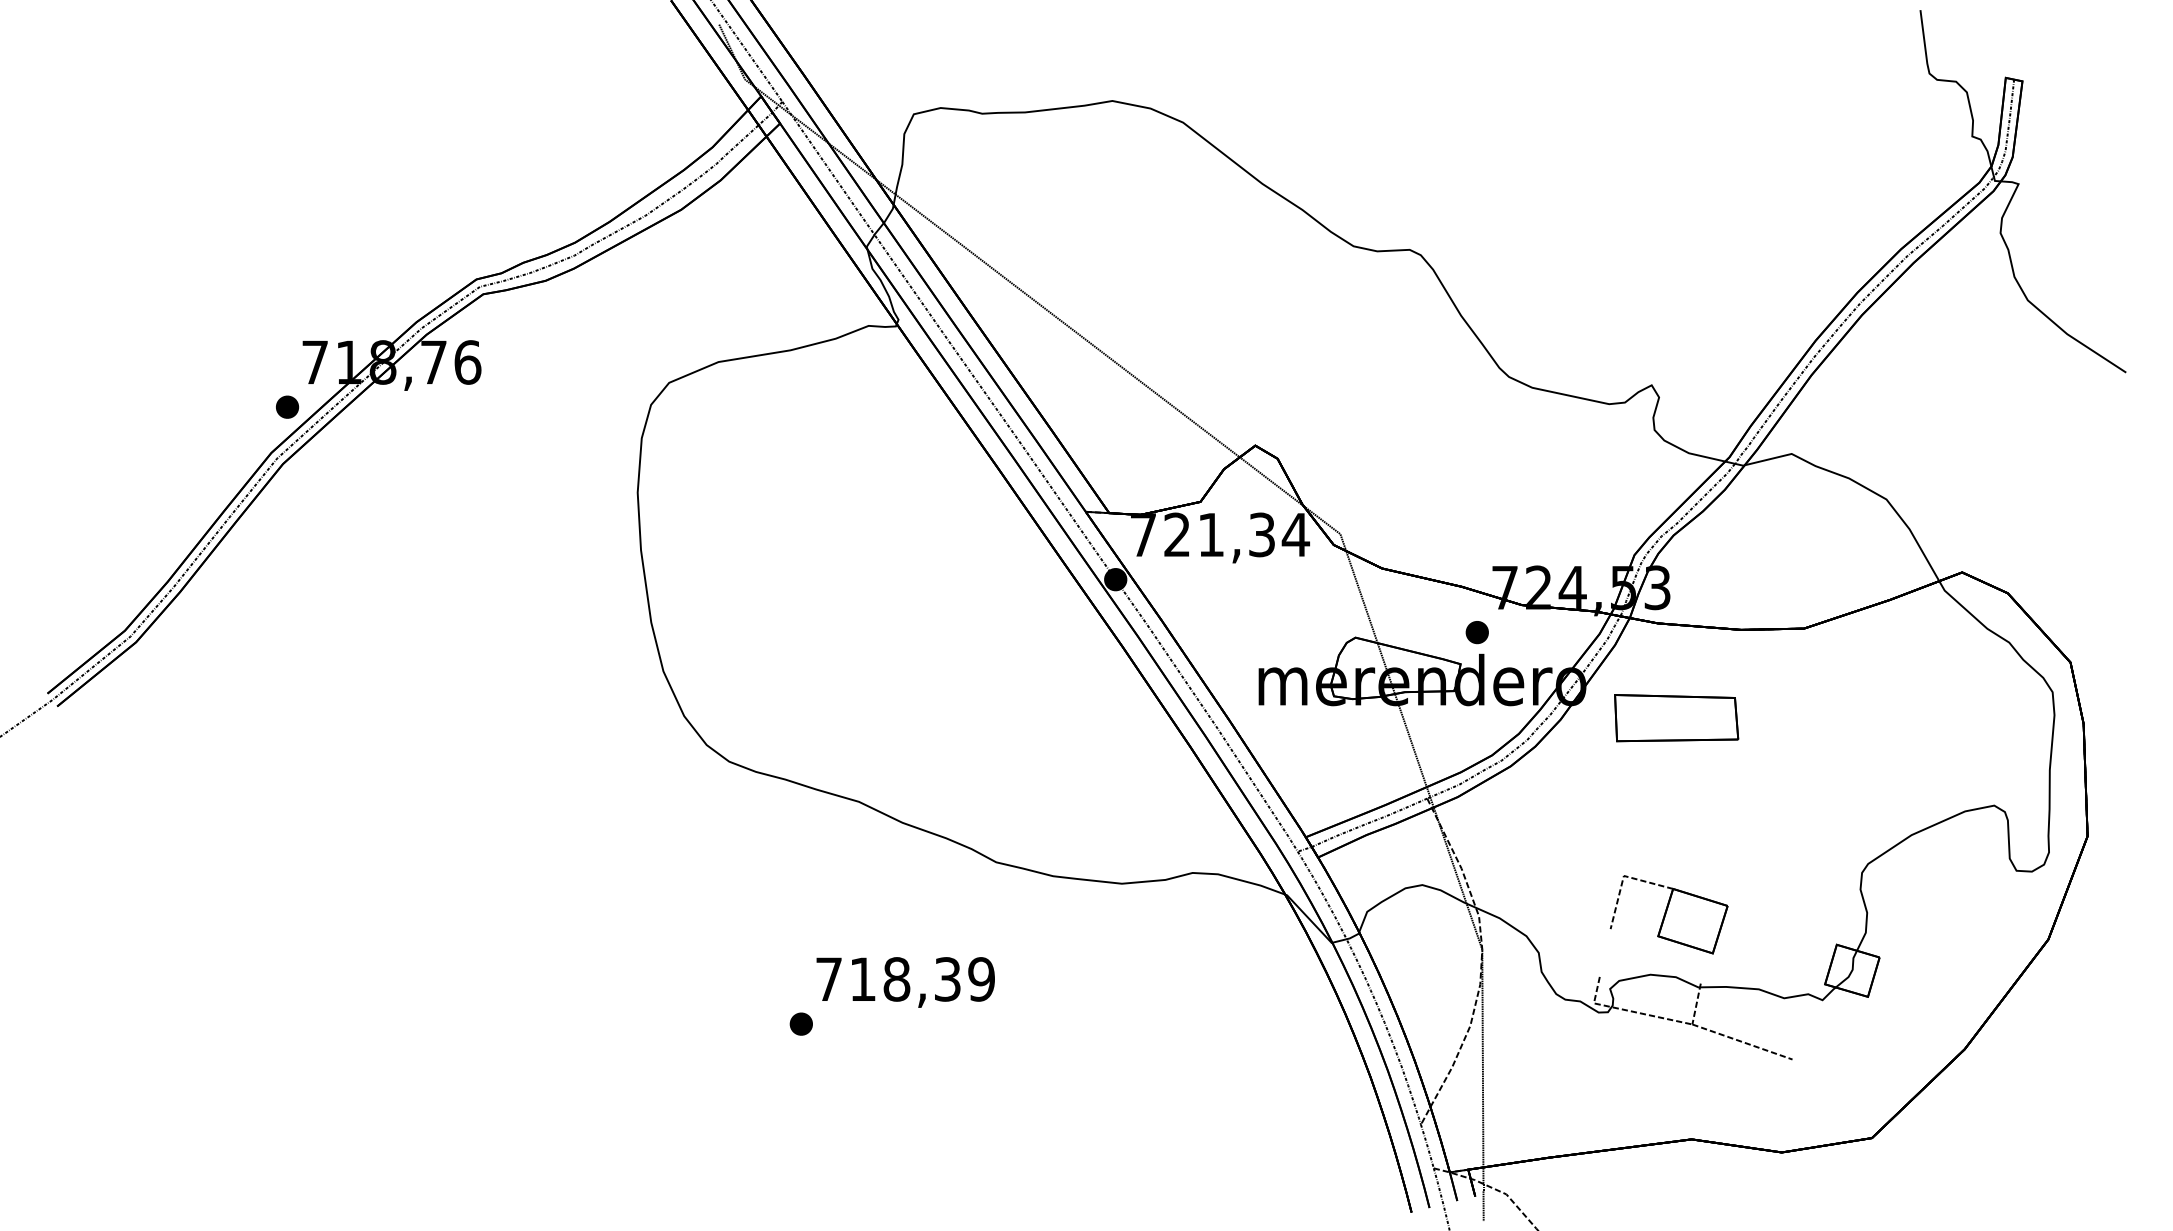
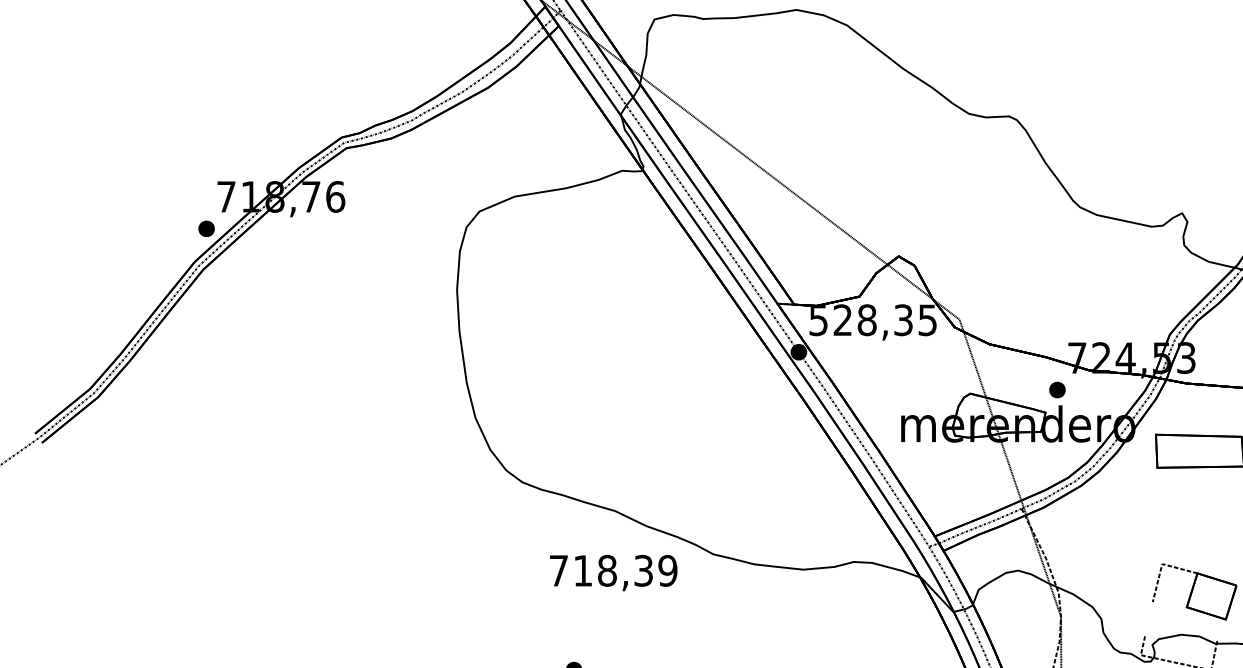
text: (1220, 534) -> (873, 319), 721,34 -> 528,35
text: (905, 982) -> (613, 573), moved

